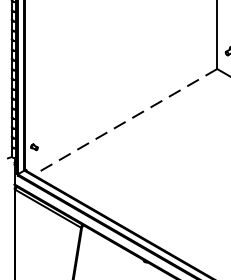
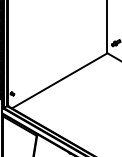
line: (124, 123) -> (59, 81), dashed -> solid

